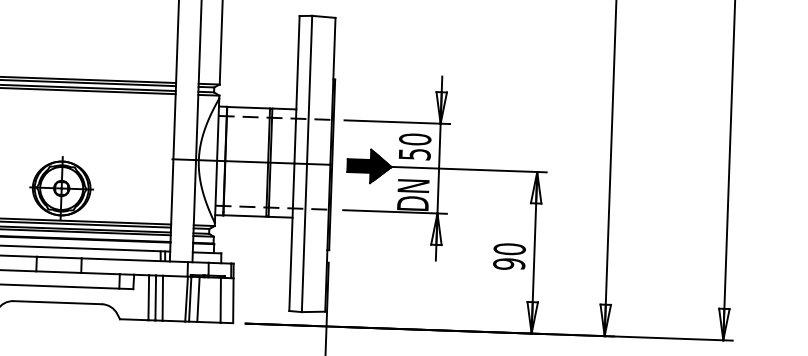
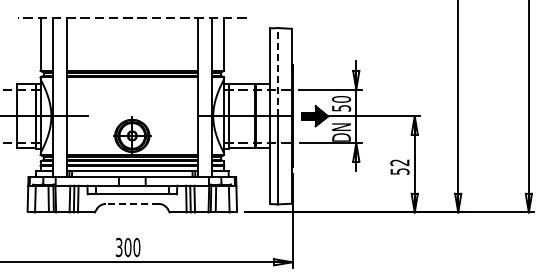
line: (309, 88) -> (277, 71), solid -> dashed
text: (508, 257) -> (399, 167), 90 -> 52
line: (56, 301) -> (131, 203), solid -> dashed

